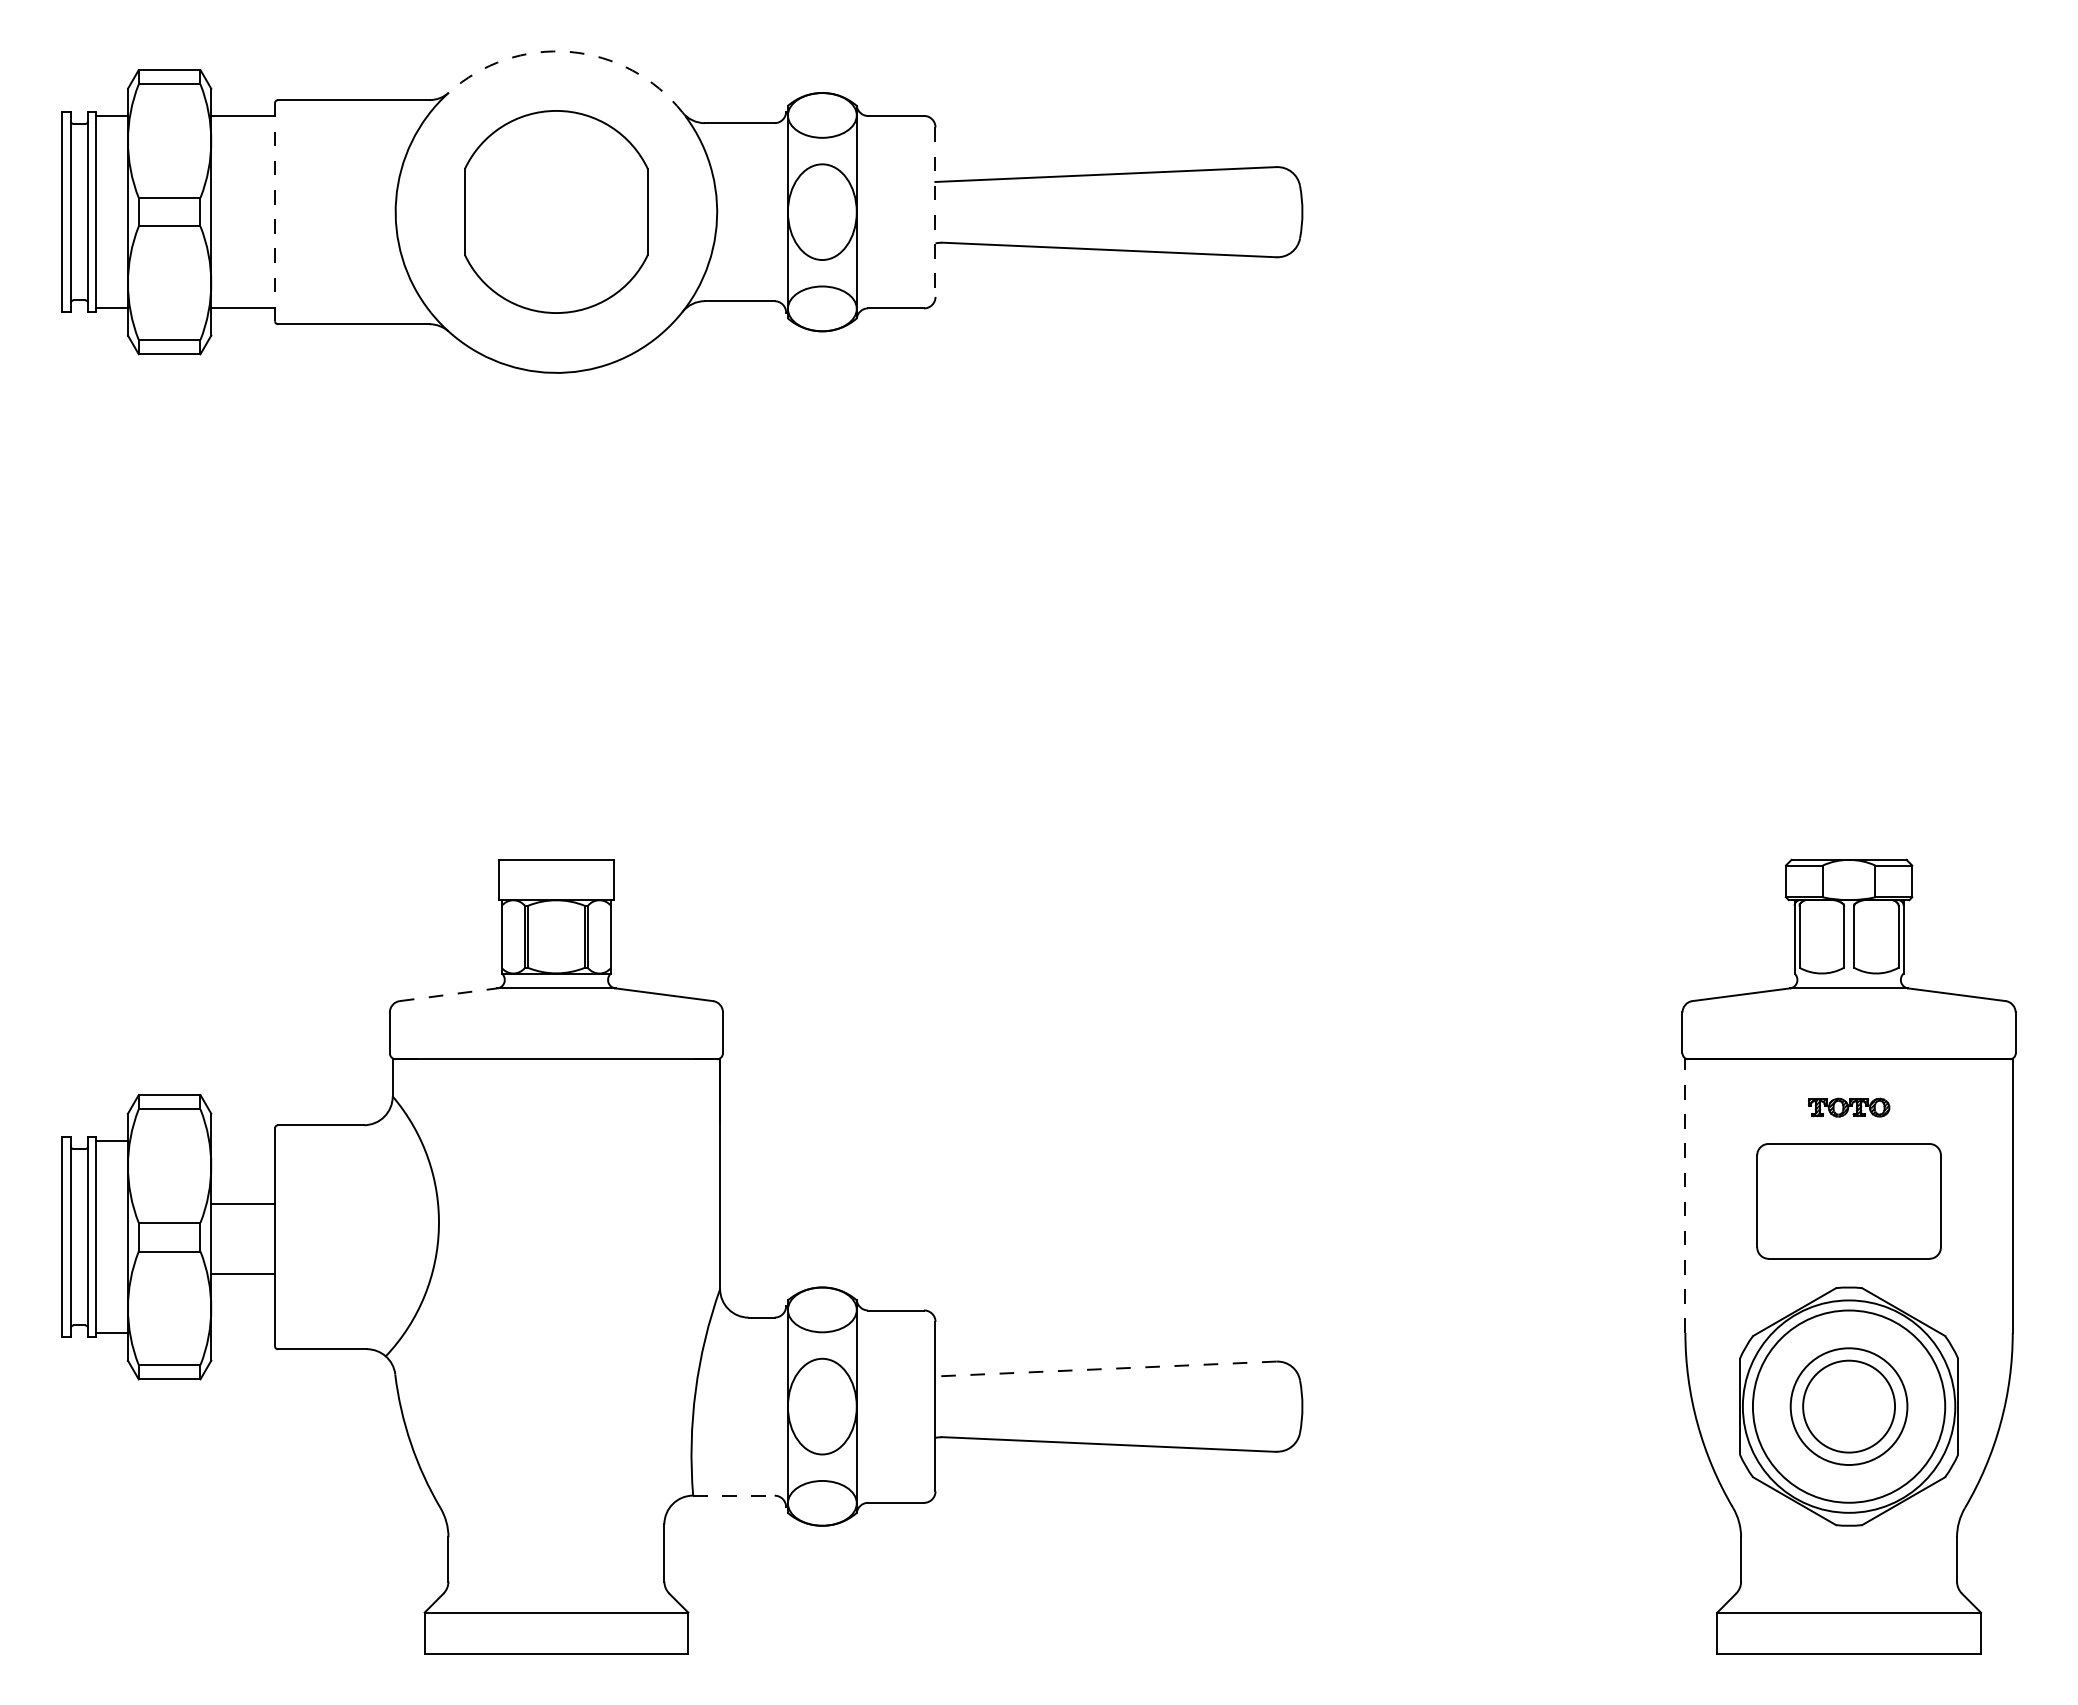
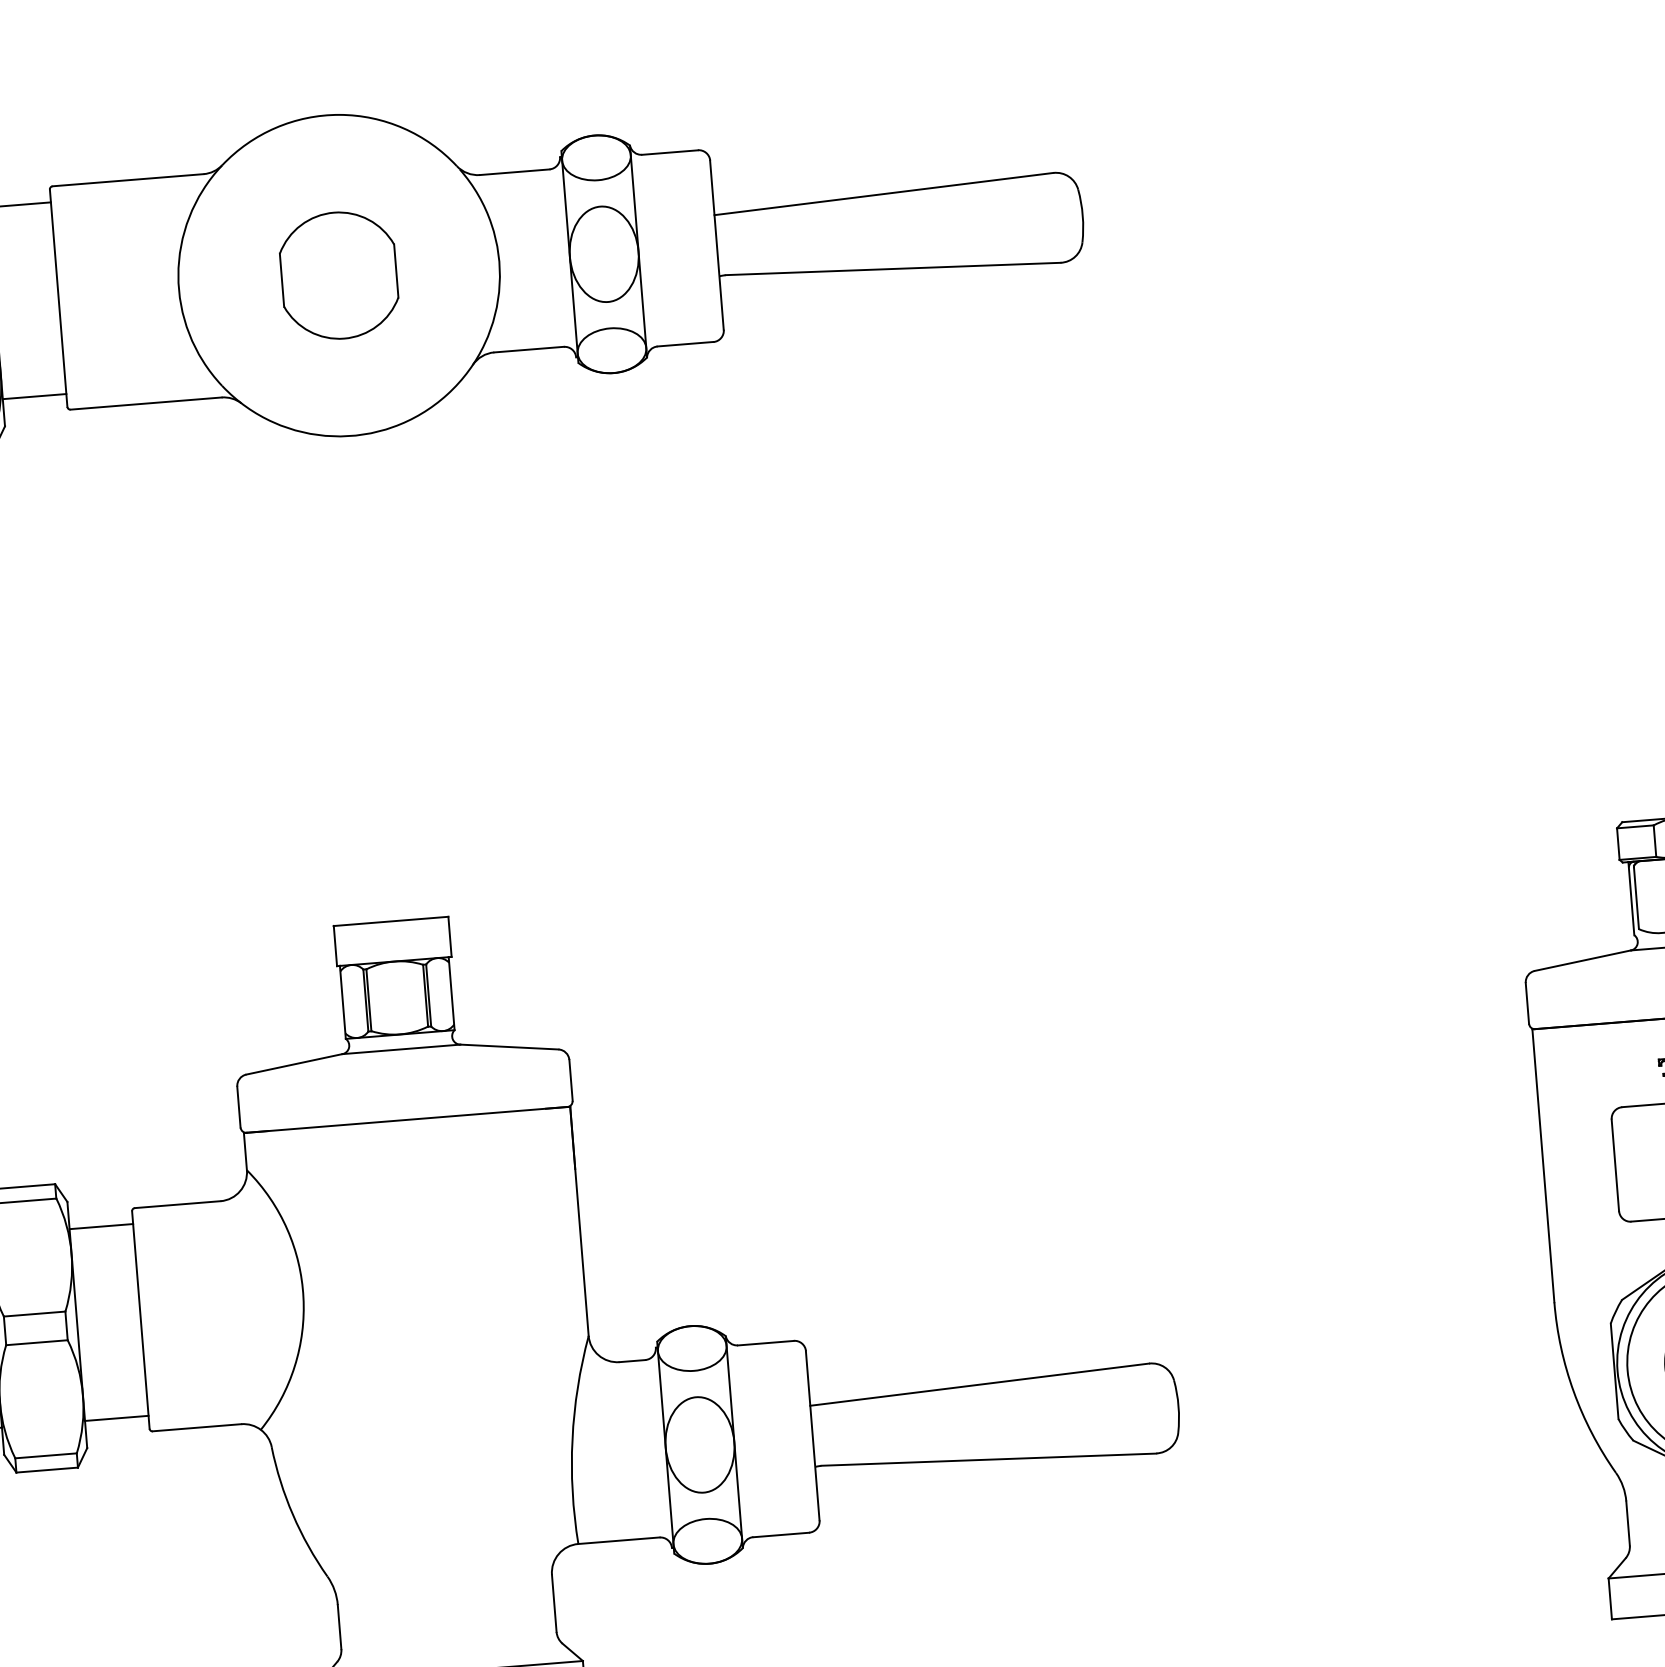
arc: (569, 51) -> (339, 114), dashed -> solid
line: (275, 211) -> (59, 297), dashed -> solid
part: (556, 212) -> (339, 275), size x0.62
line: (935, 212) -> (717, 245), dashed -> solid
line: (449, 994) -> (295, 1064), dashed -> solid
line: (1685, 1196) -> (1543, 1166), dashed -> solid
line: (243, 1204) -> (101, 1227), moved
line: (243, 1274) -> (117, 1418), moved
line: (1105, 1369) -> (979, 1385), dashed -> solid
line: (733, 1495) -> (618, 1540), dashed -> solid

